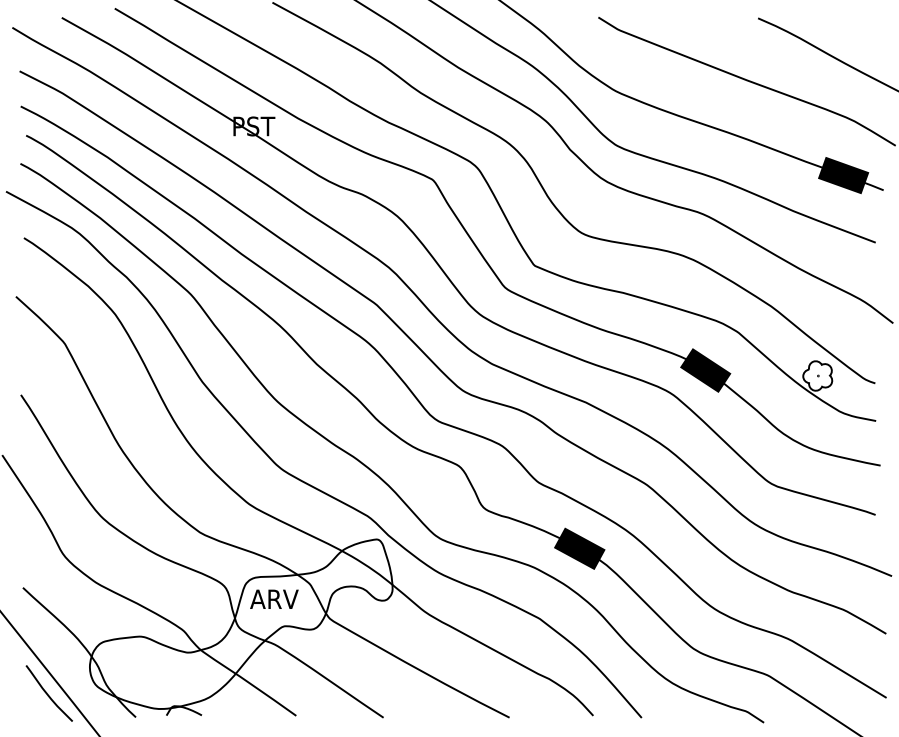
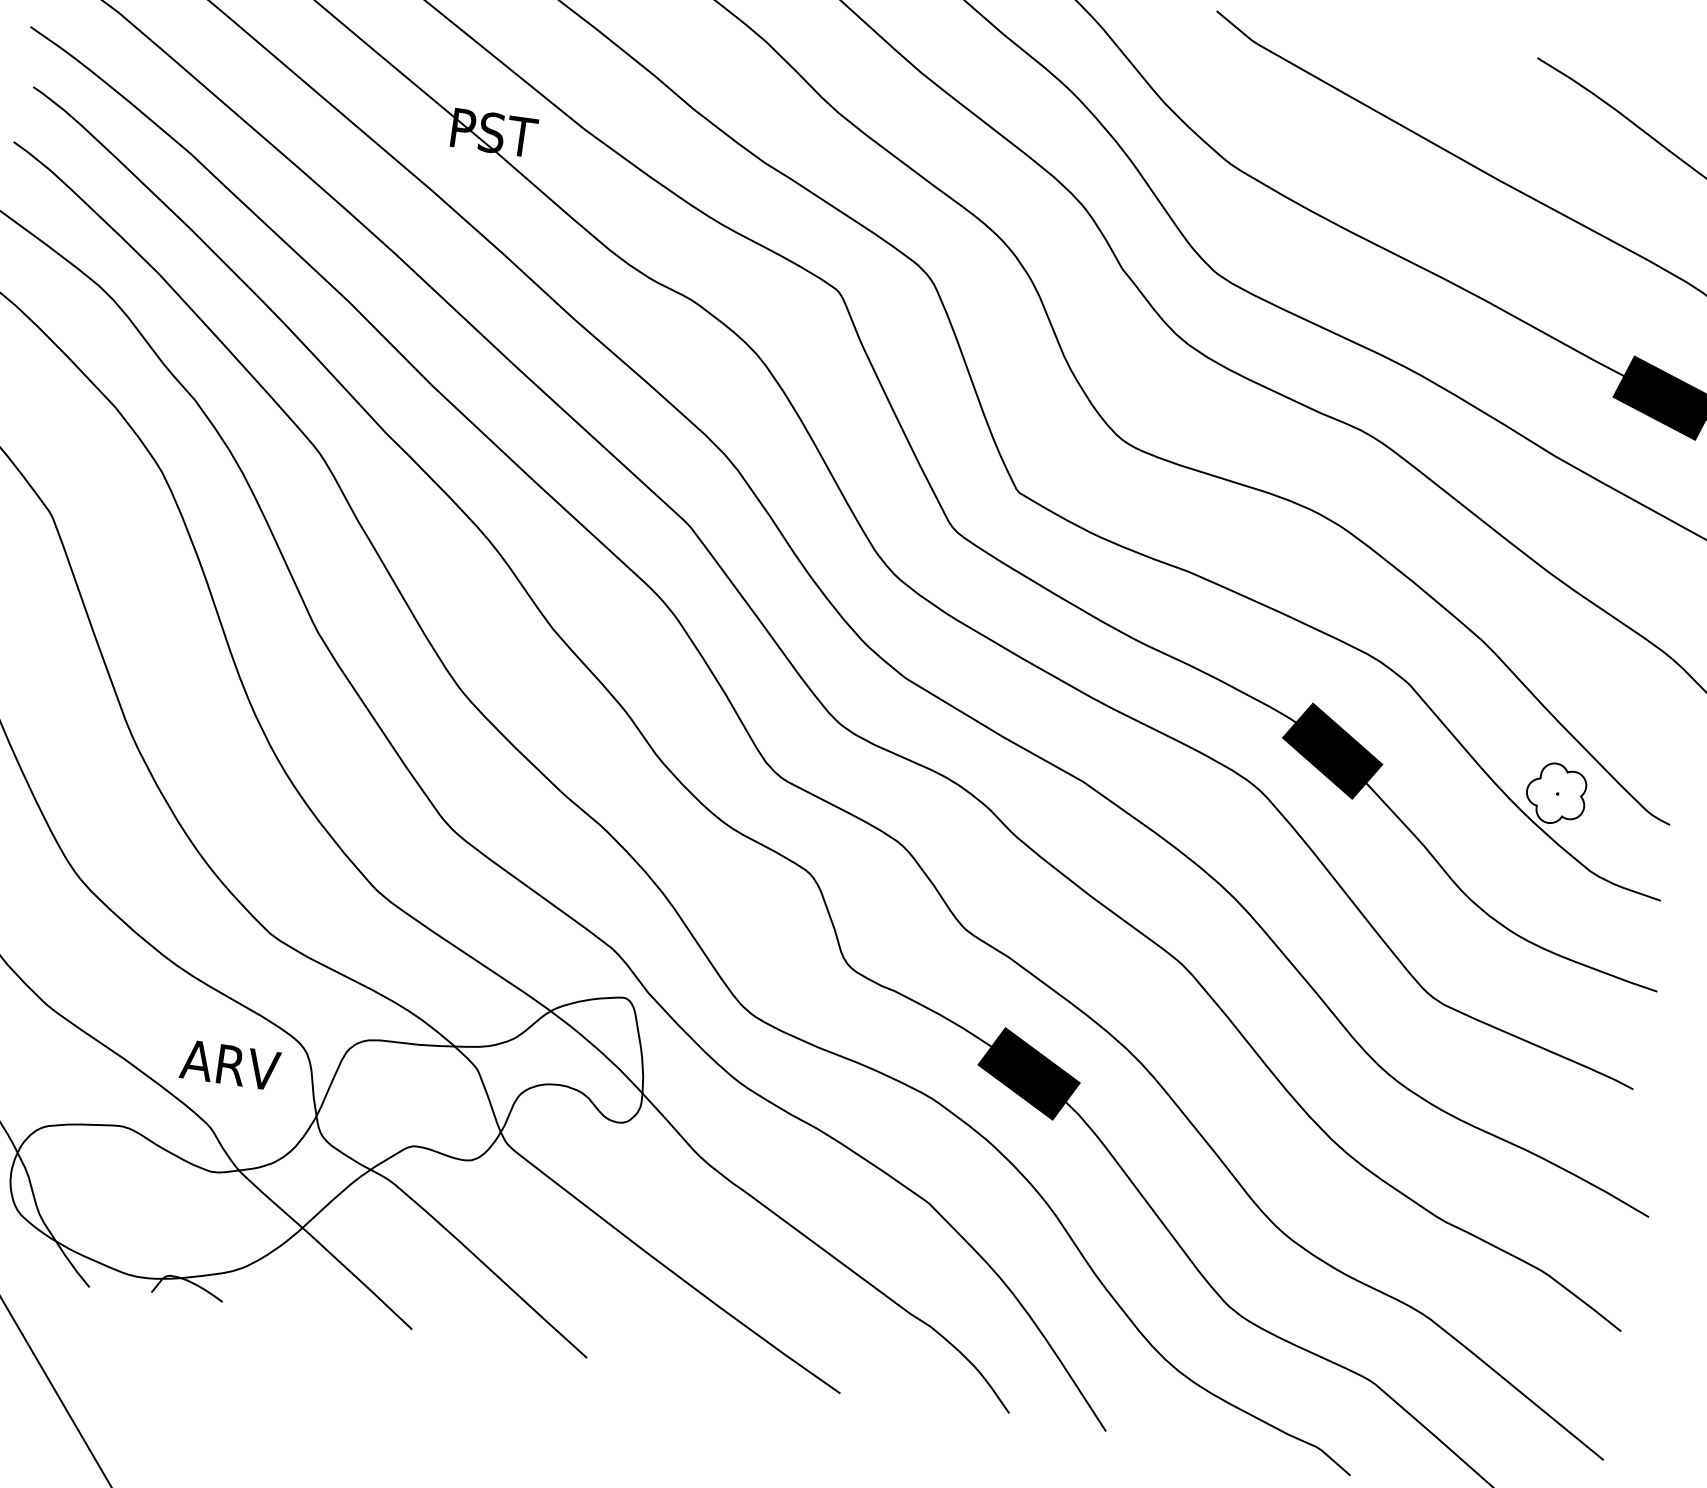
text: (274, 598) -> (230, 1063), moved

